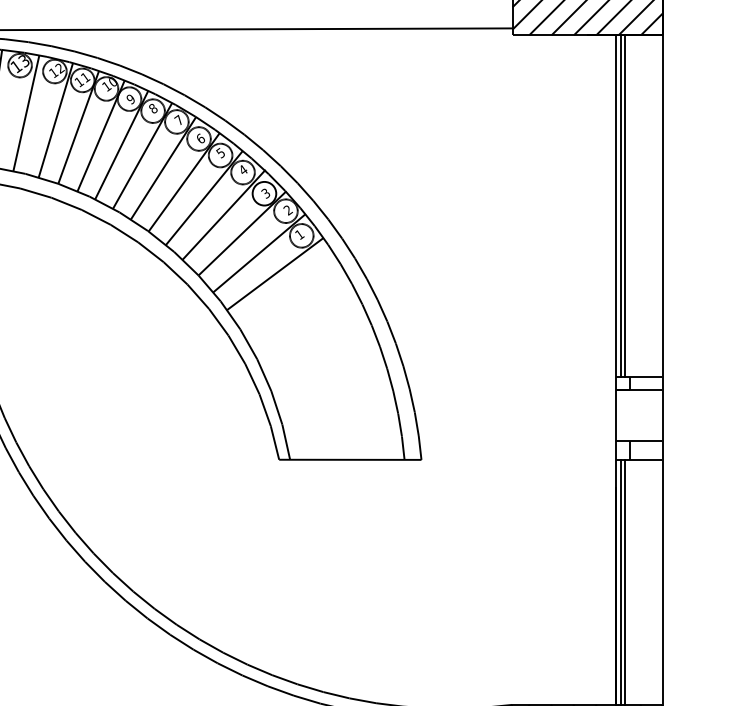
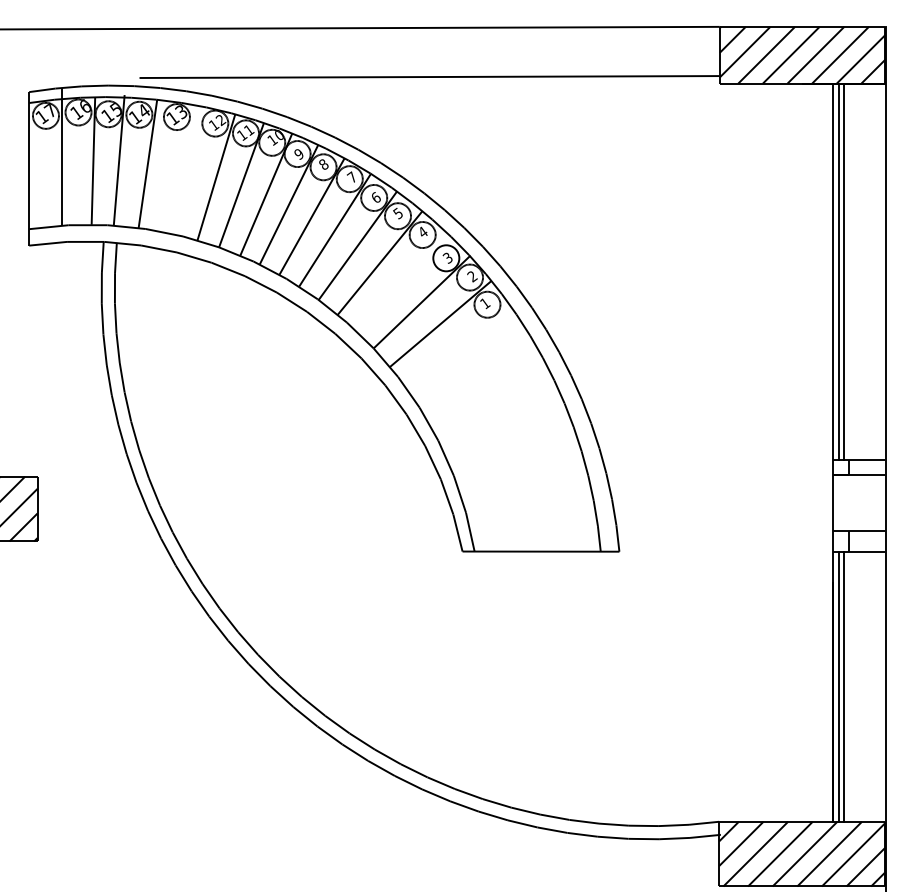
line: (26, 113) -> (183, 169), removed
line: (223, 214) -> (401, 281), removed
line: (275, 273) -> (458, 346), removed

